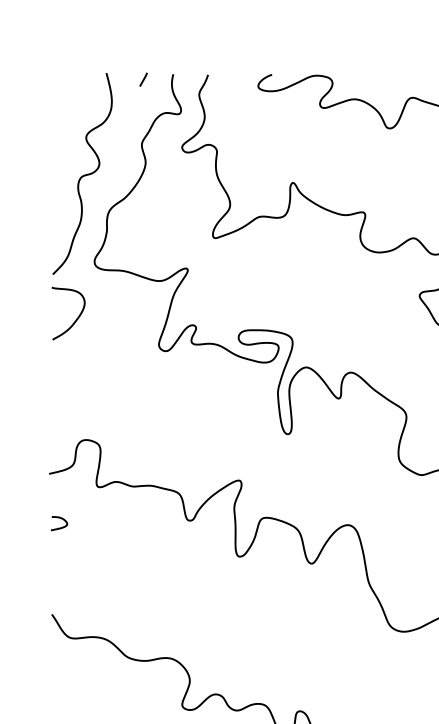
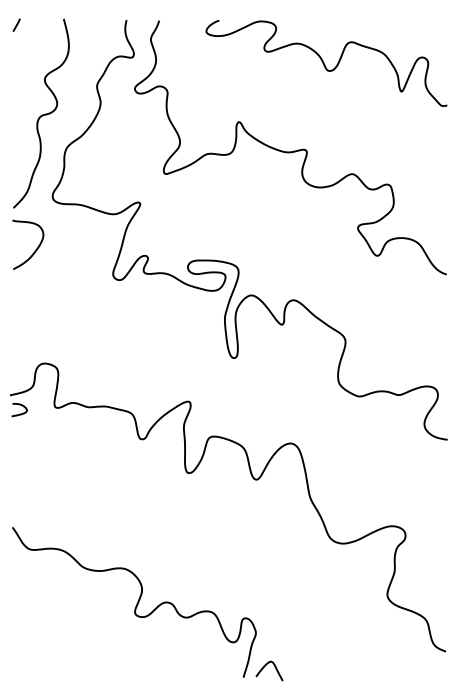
line: (143, 78) -> (16, 24), moved
curve: (59, 527) -> (19, 413), moved

